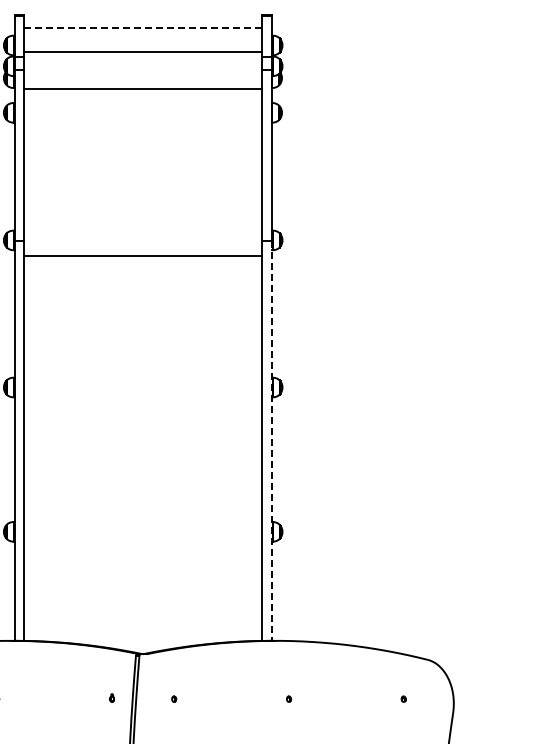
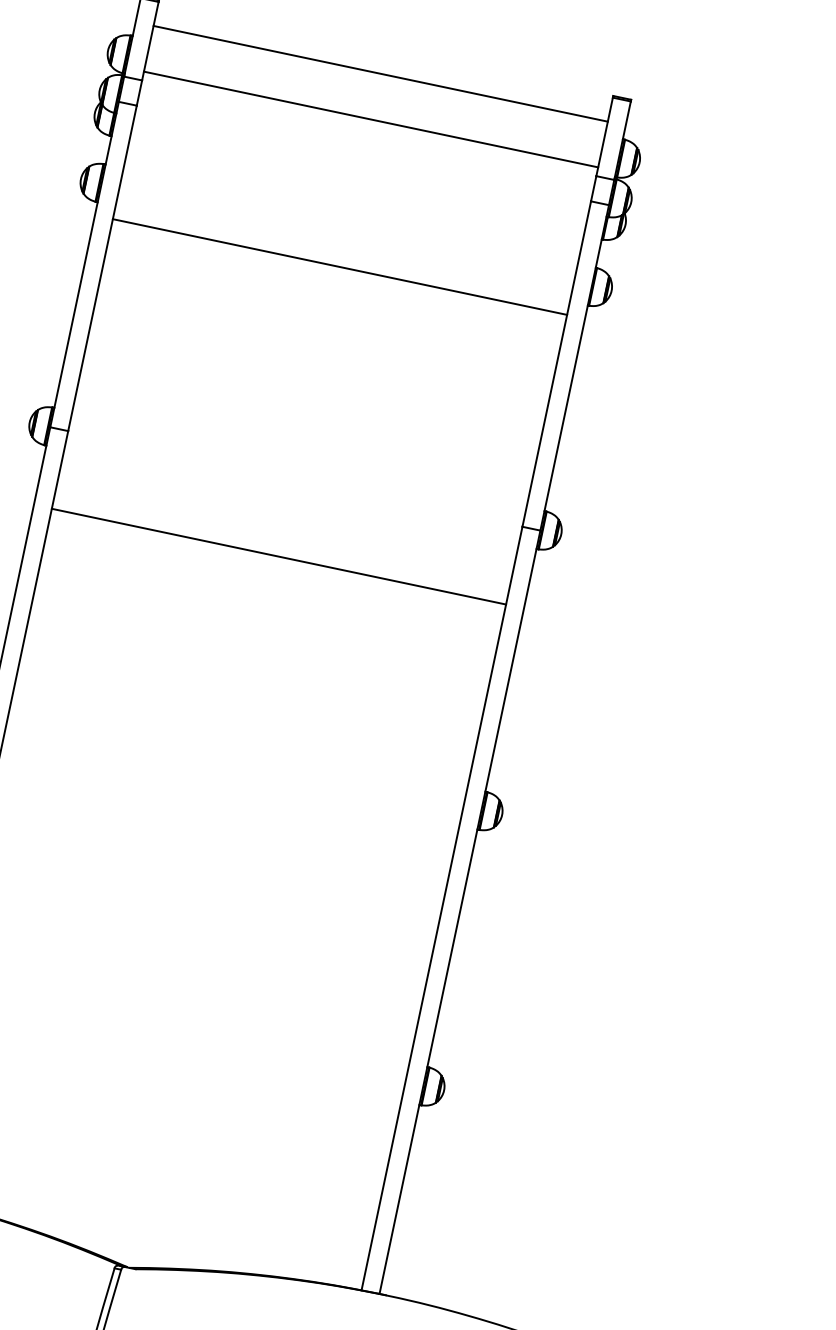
line: (142, 28) -> (379, 73), dashed -> solid
line: (143, 88) -> (340, 266), moved
line: (143, 256) -> (279, 556), moved
line: (271, 441) -> (459, 913), dashed -> solid

